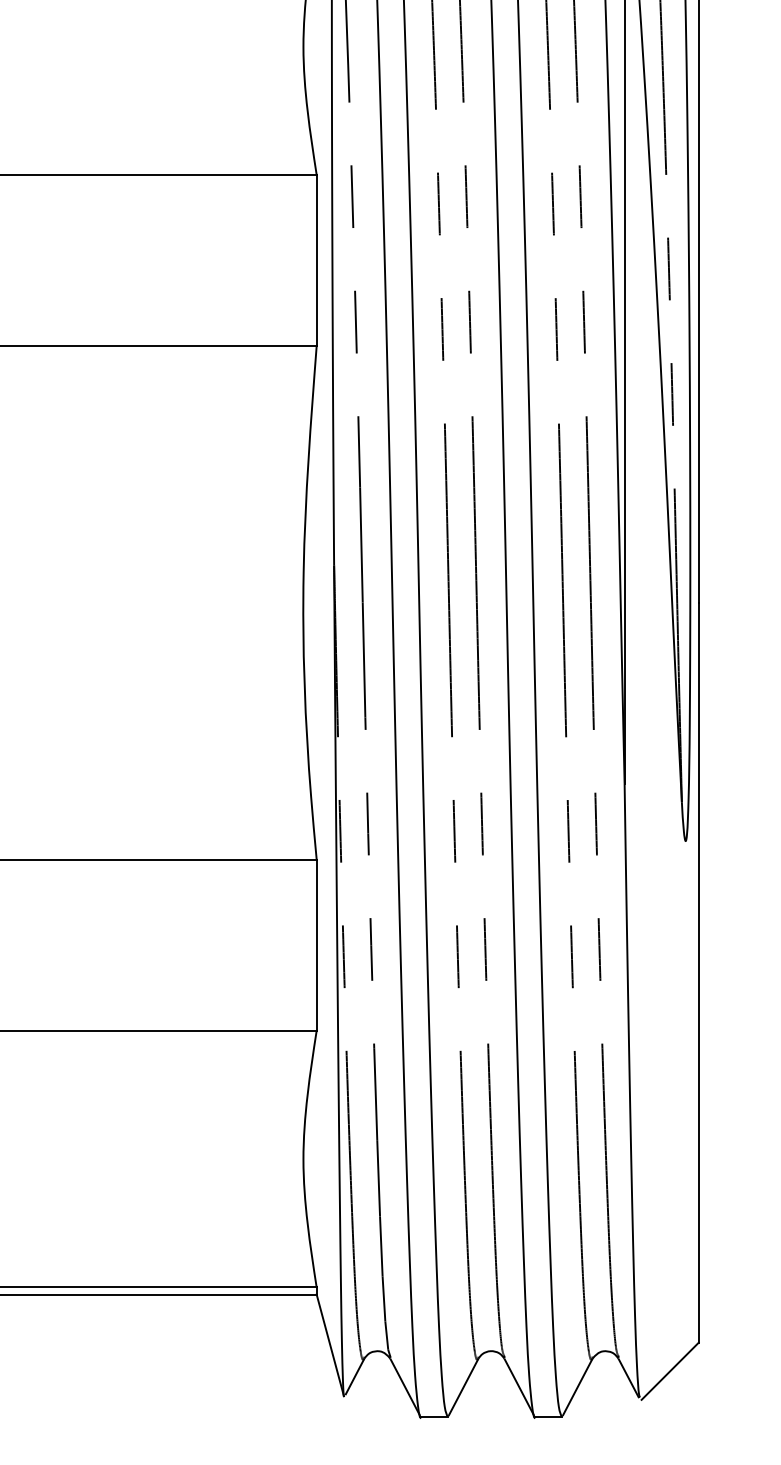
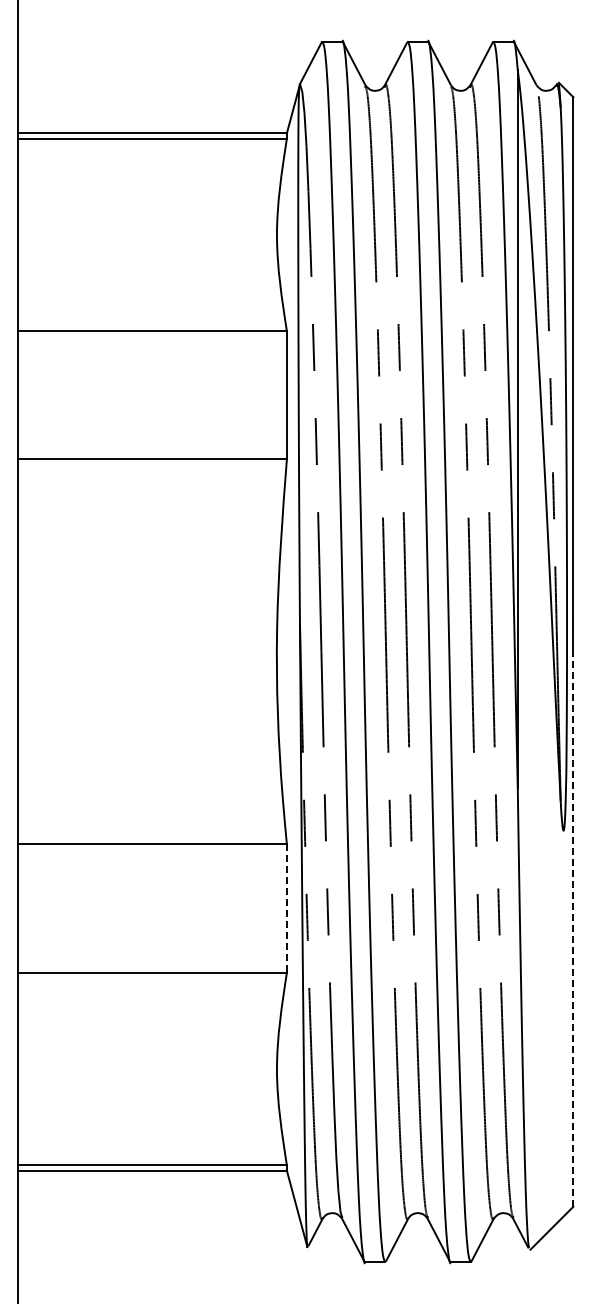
line: (316, 946) -> (286, 909), solid -> dashed
line: (698, 971) -> (573, 928), solid -> dashed

